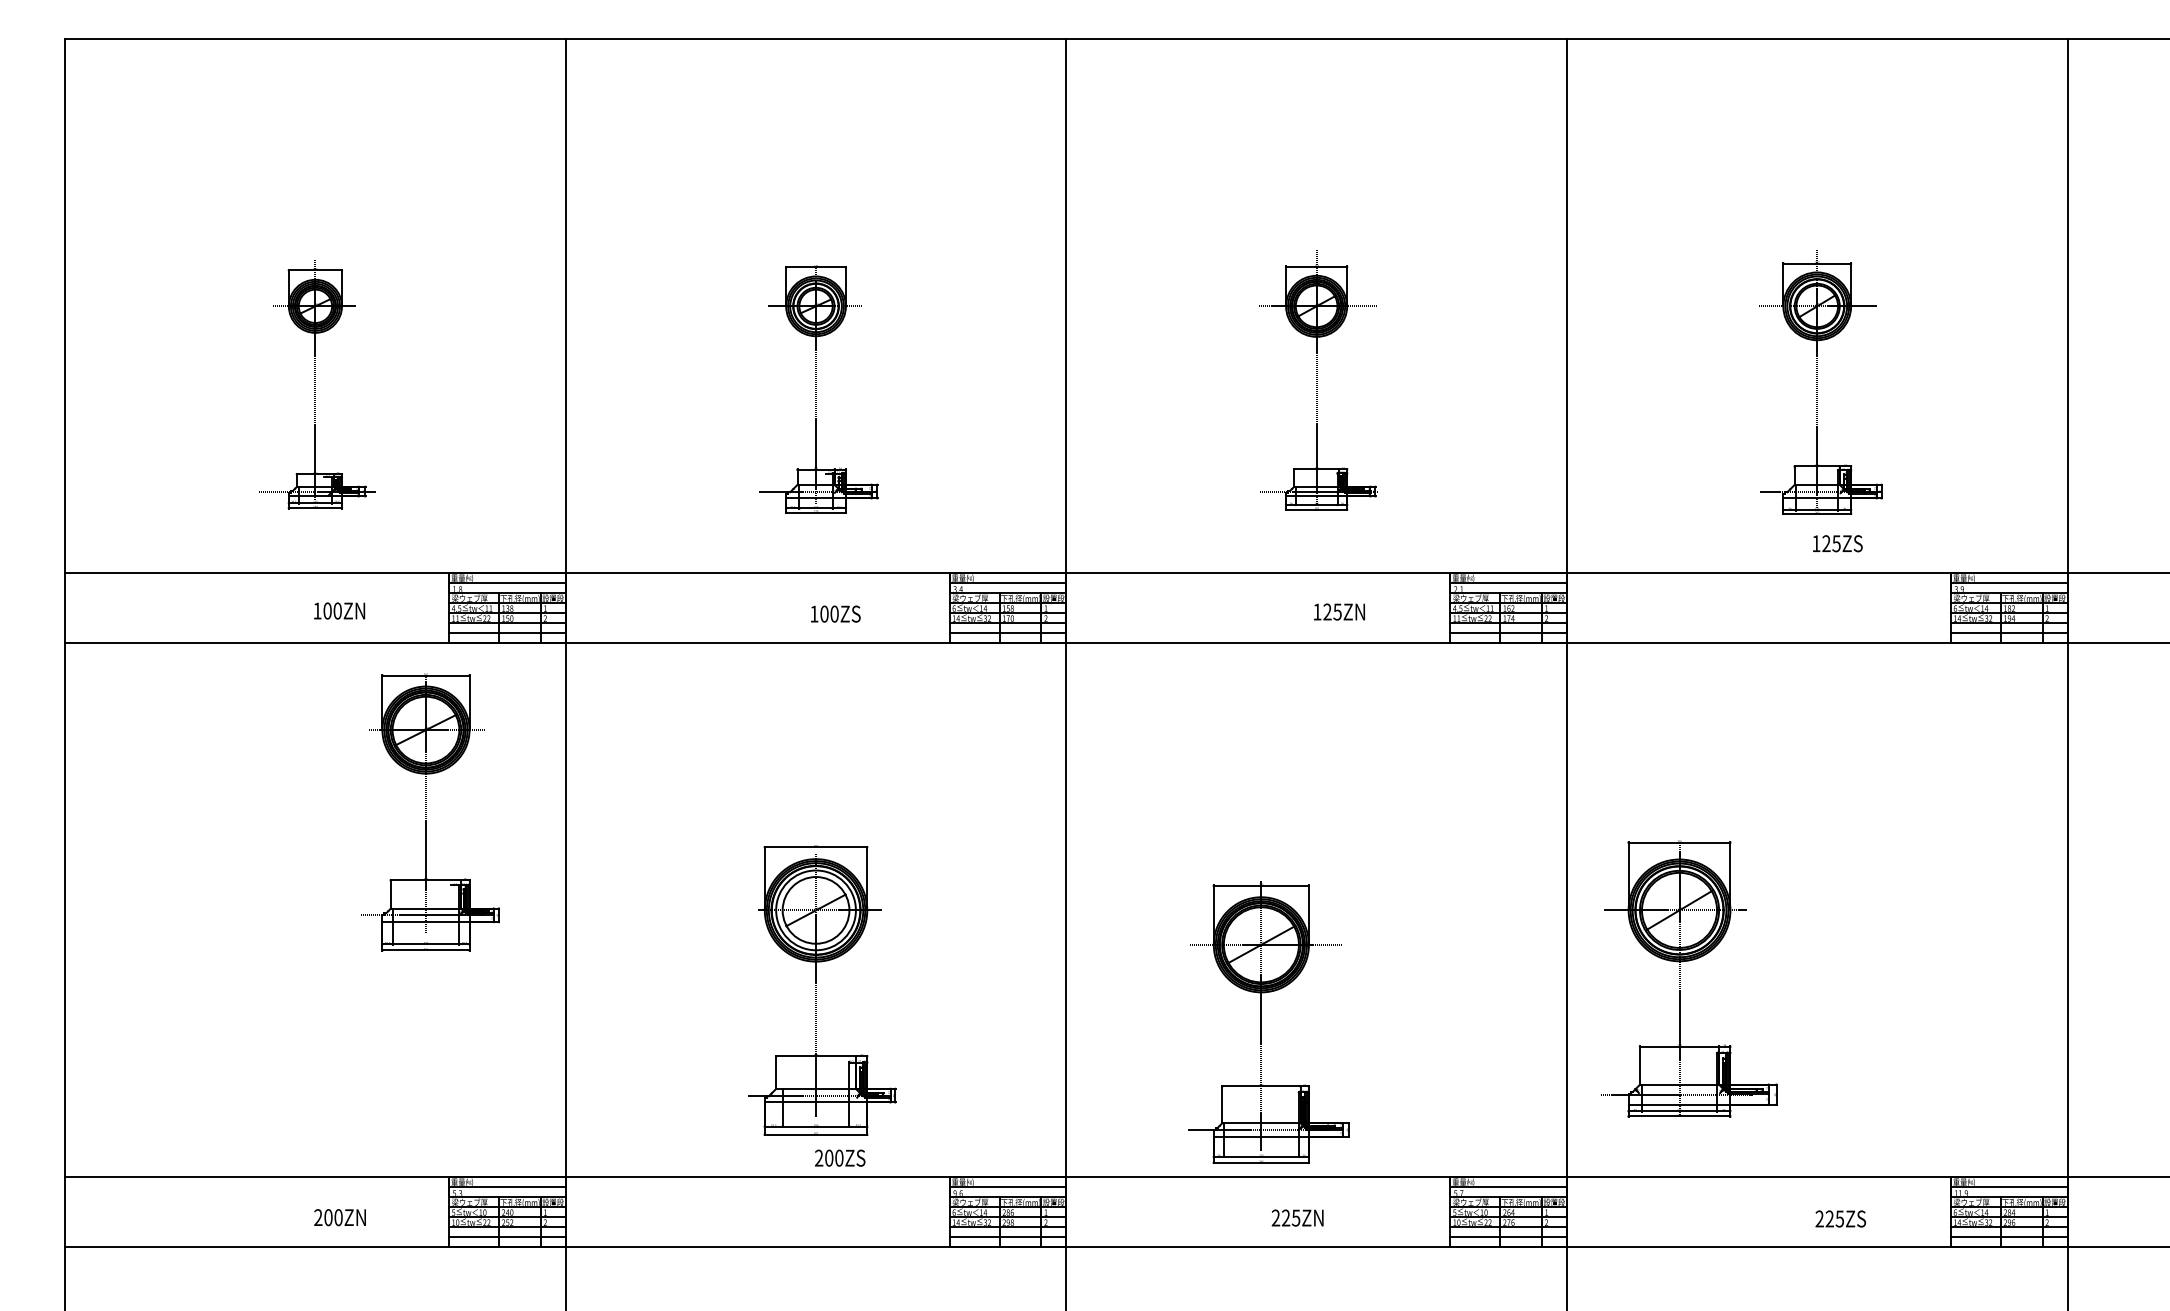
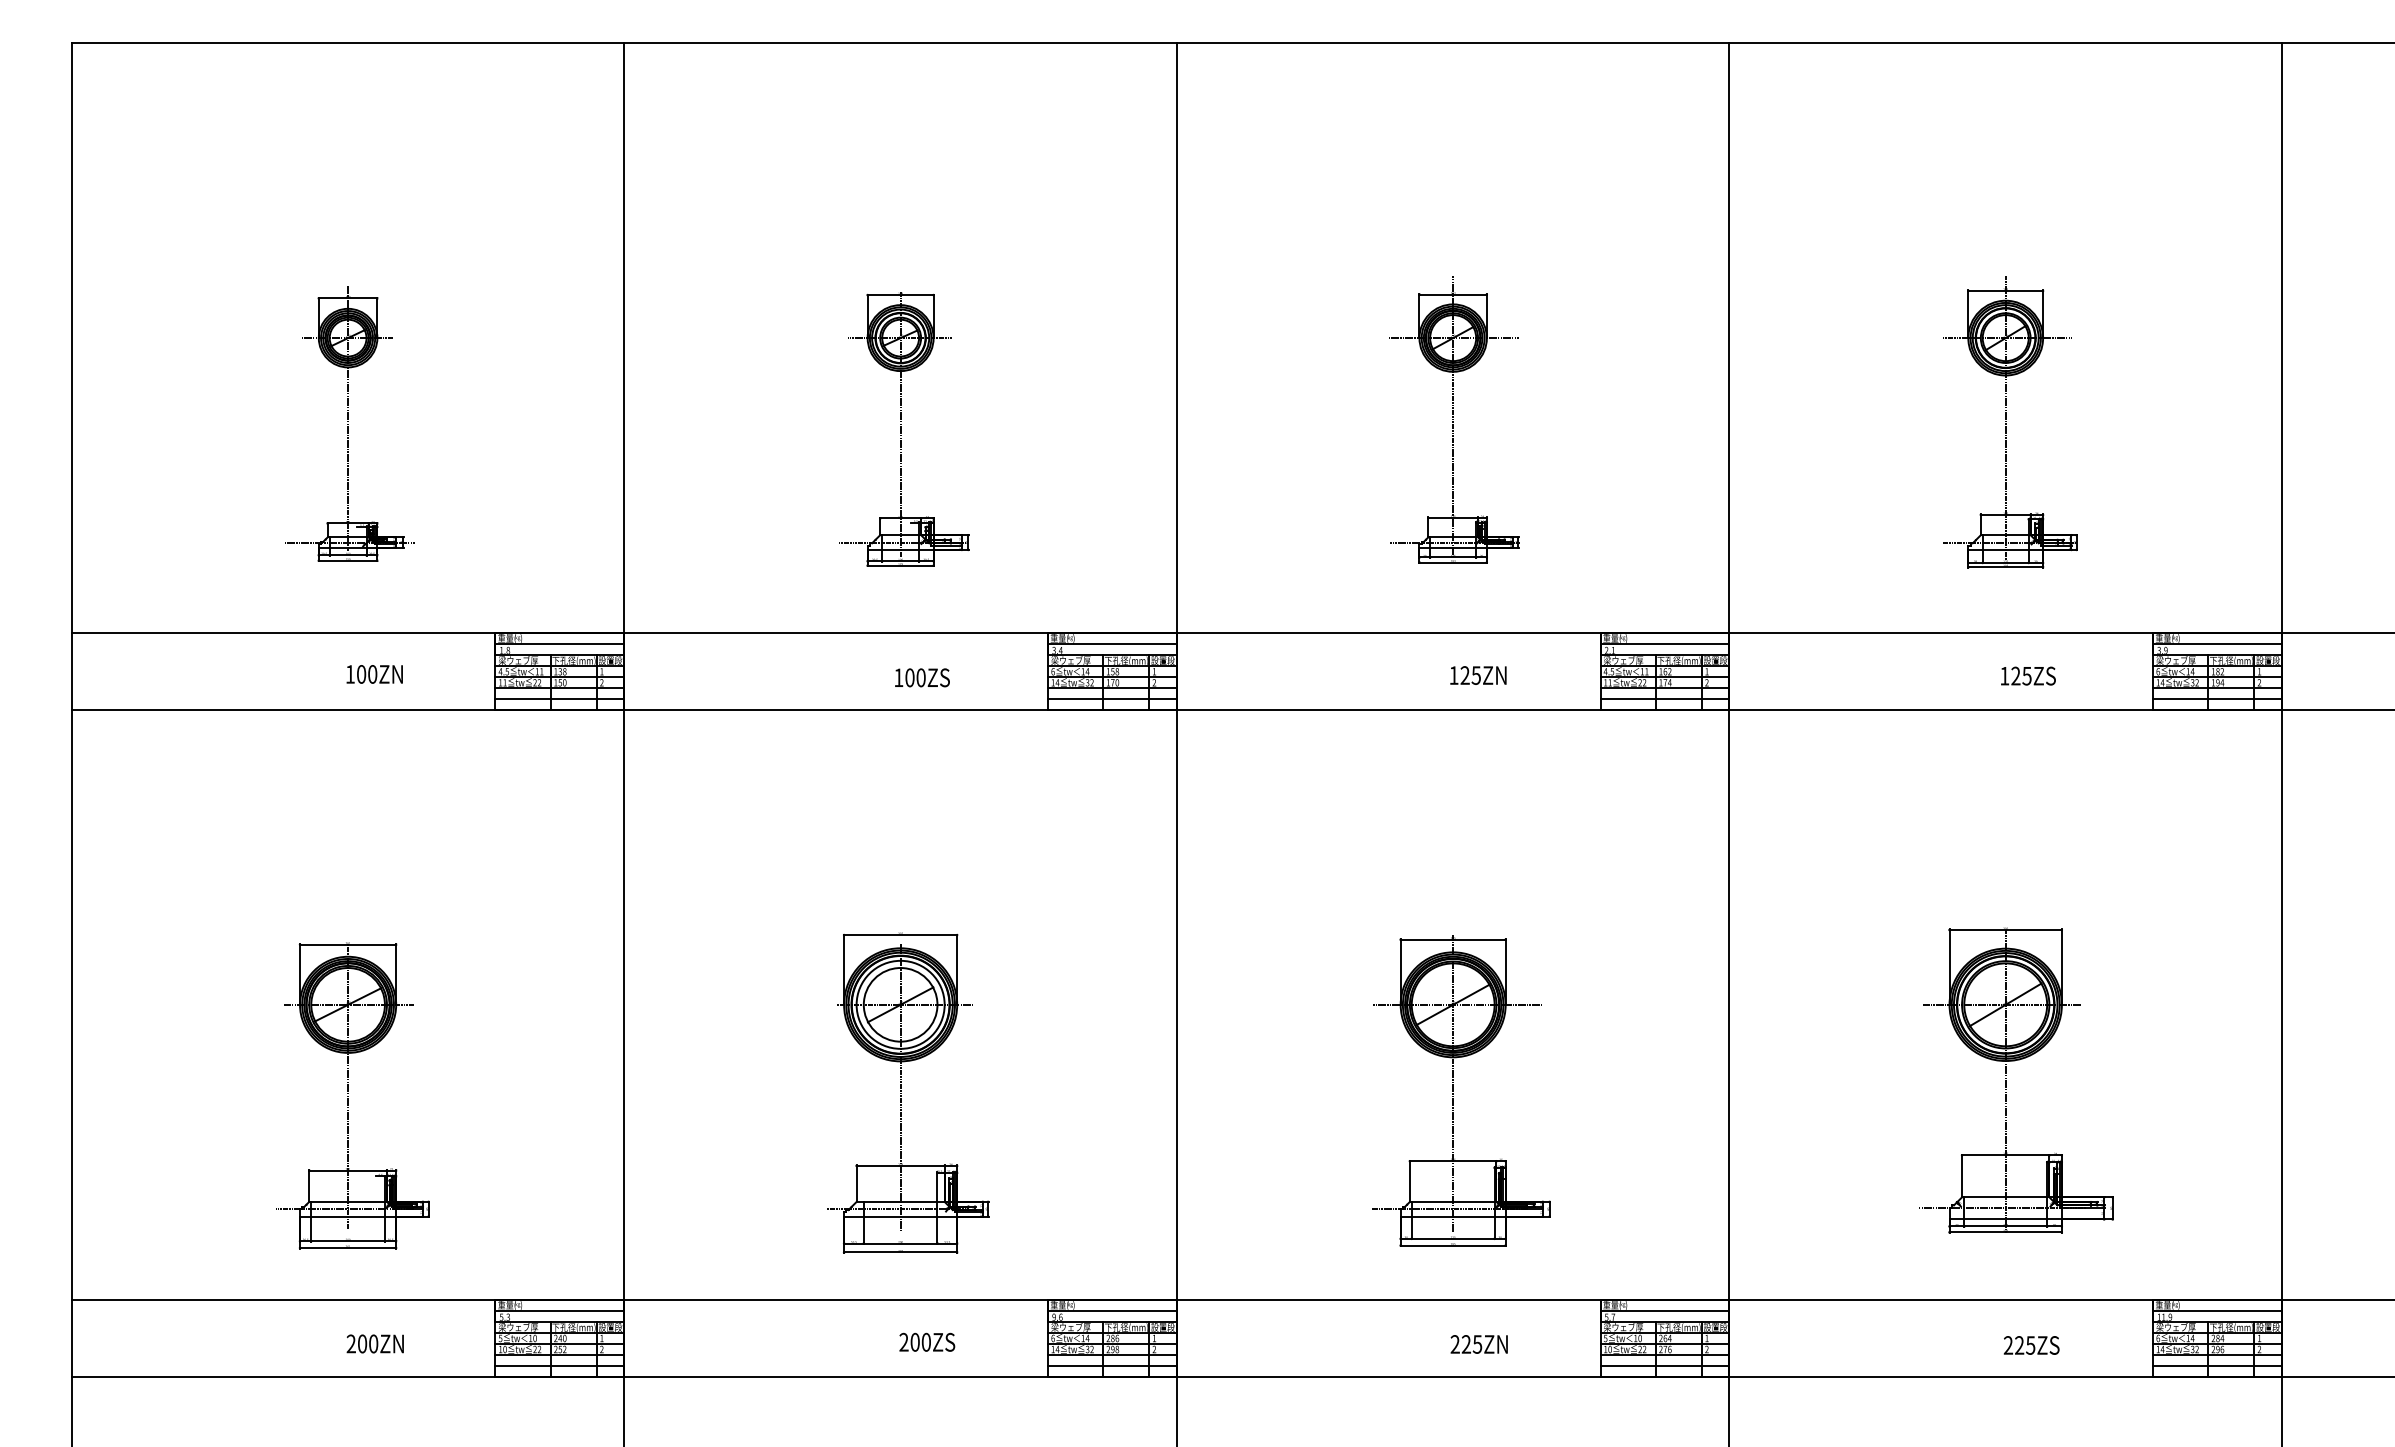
text: (1837, 543) -> (2028, 675), moved
part: (429, 812) -> (352, 1095), moved
part: (1680, 978) -> (2006, 1080), moved
part: (1261, 1022) -> (1453, 1090), moved
text: (840, 1157) -> (927, 1341), moved
text: (1297, 1218) -> (1478, 1344), moved

